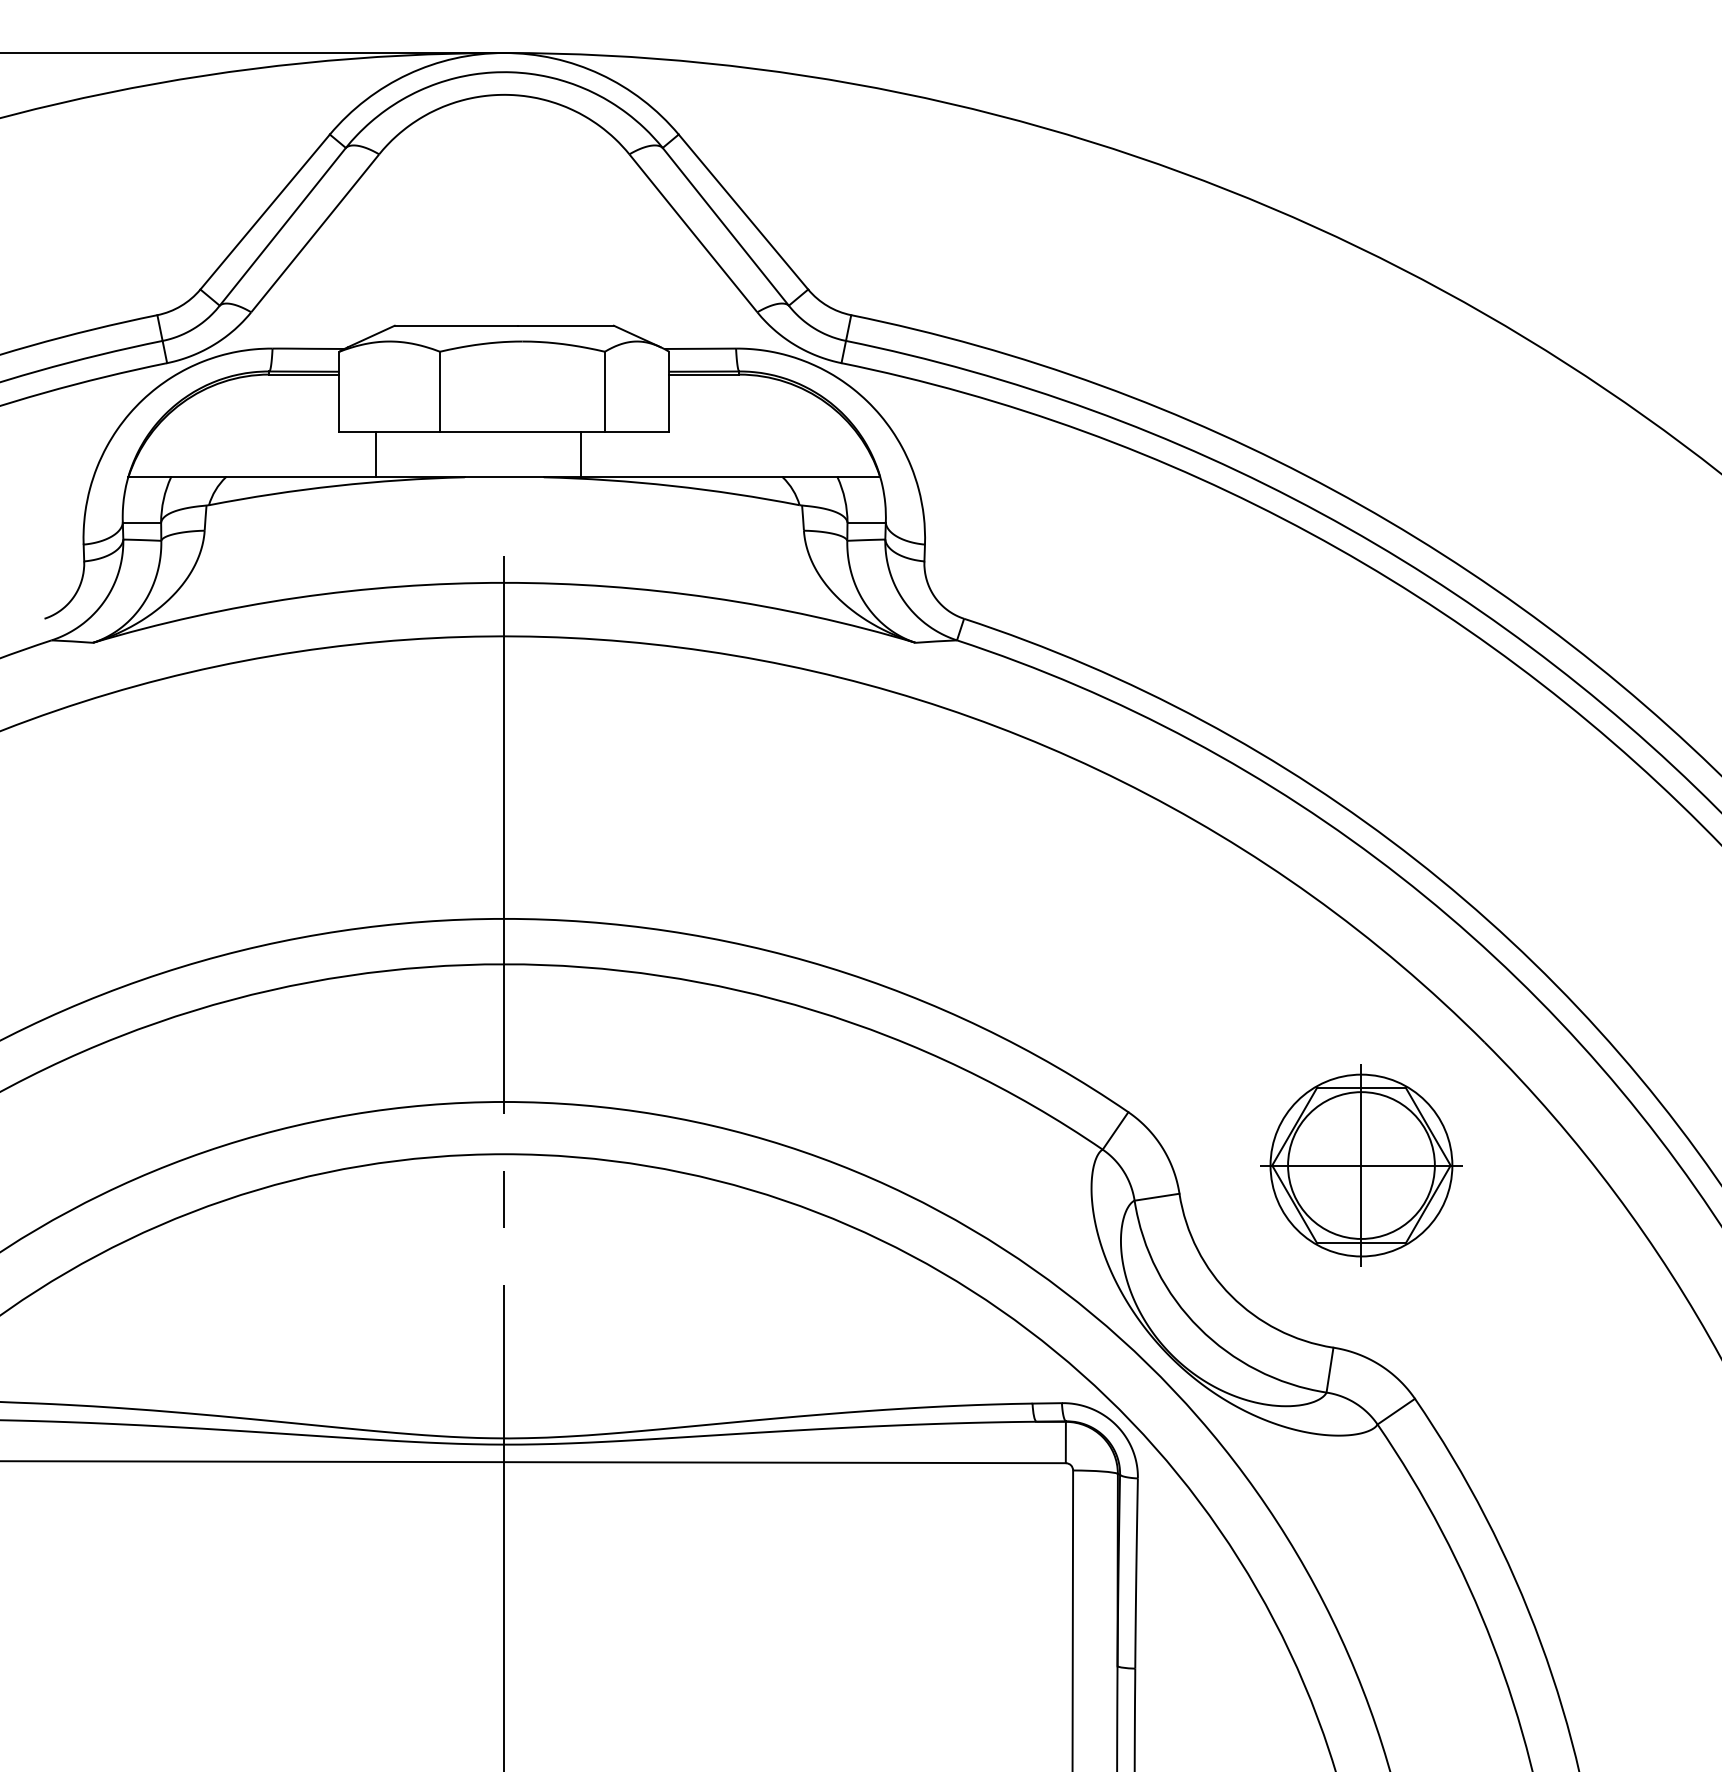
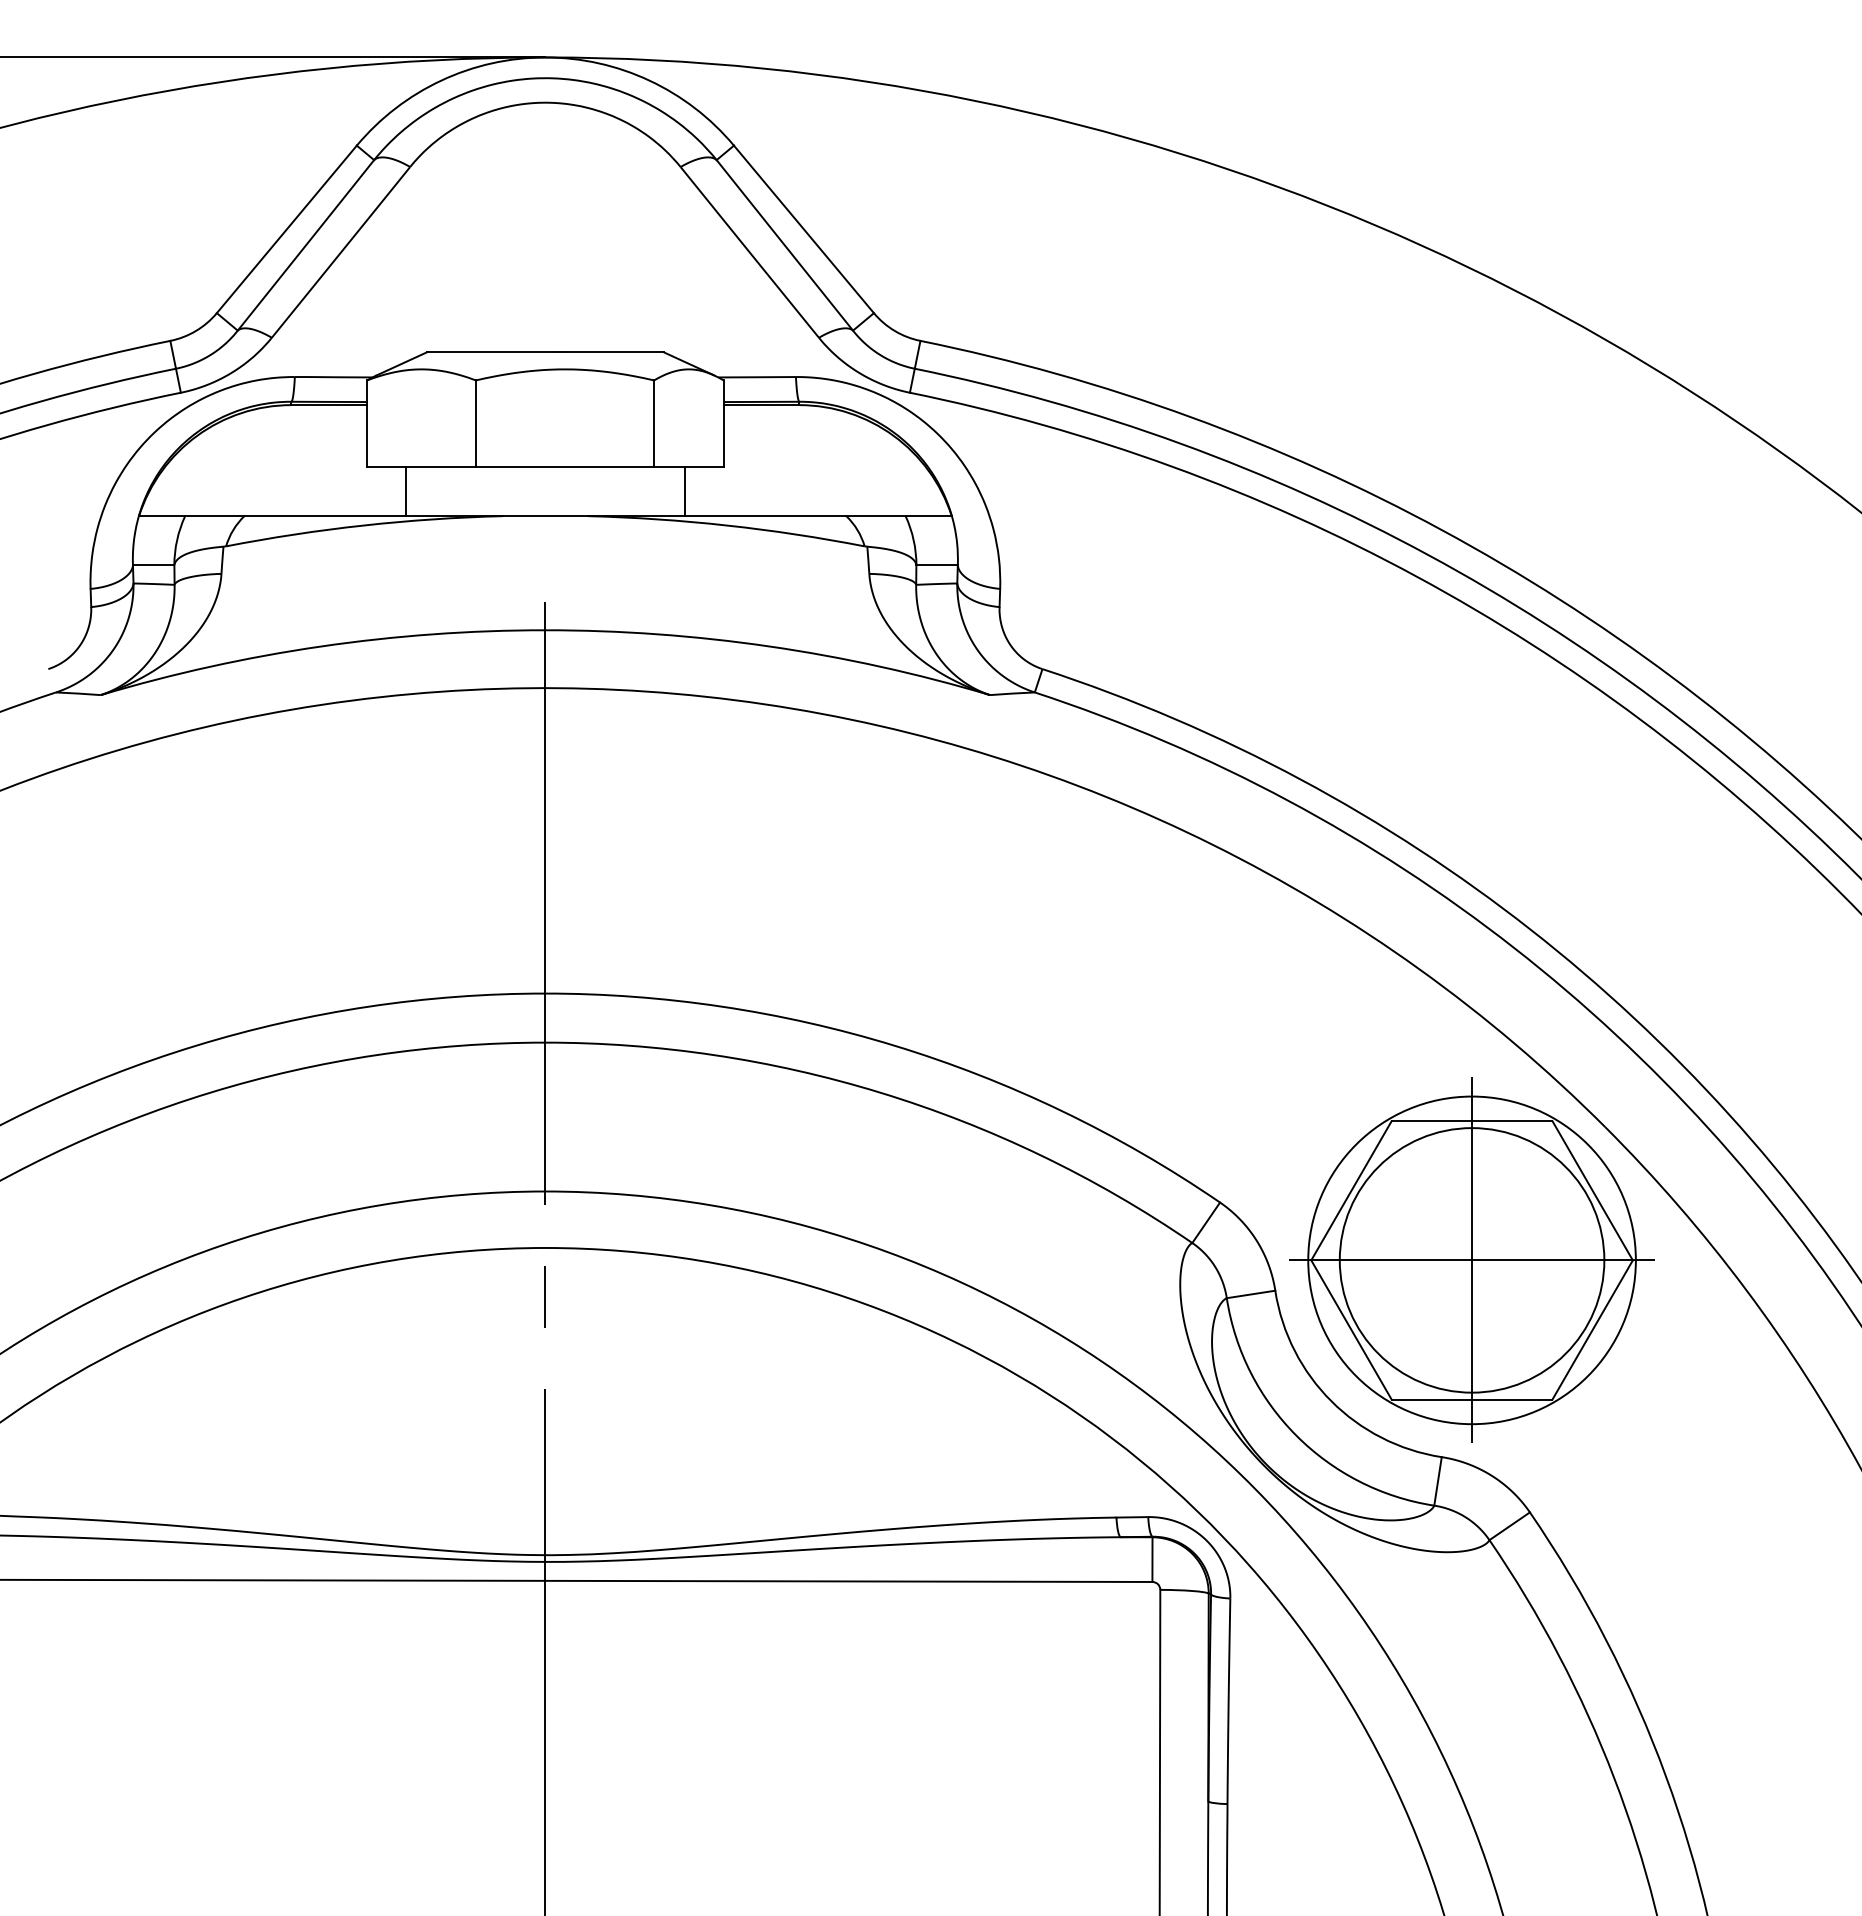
line: (581, 454) -> (684, 491), moved
part: (1360, 1164) -> (1471, 1259), size x1.67

